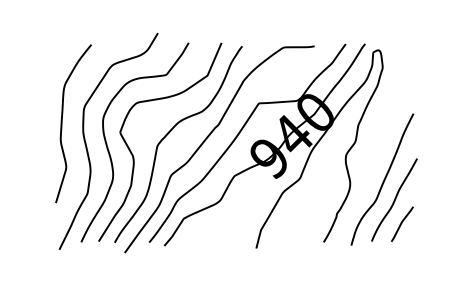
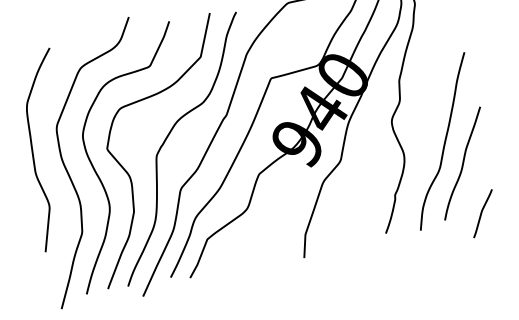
curve: (402, 223) -> (482, 212), moved

